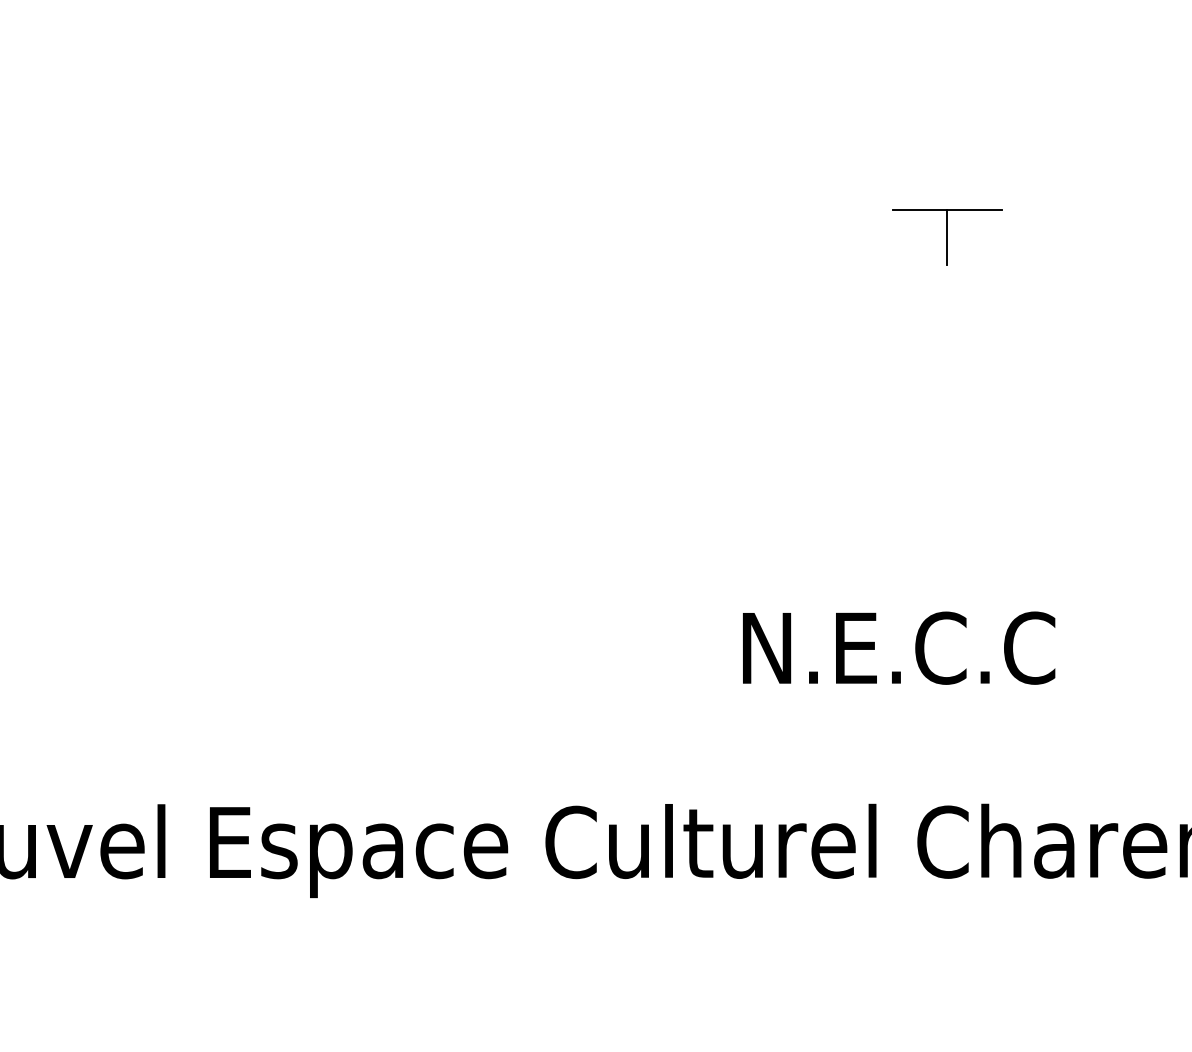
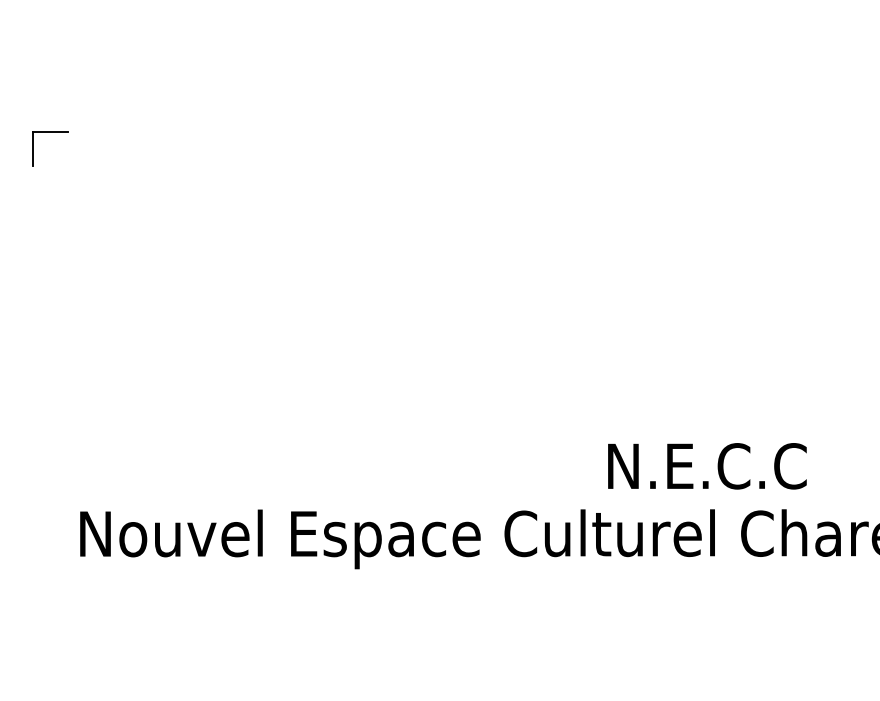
part: (947, 236) -> (760, 148), removed
text: (899, 648) -> (707, 466), moved

